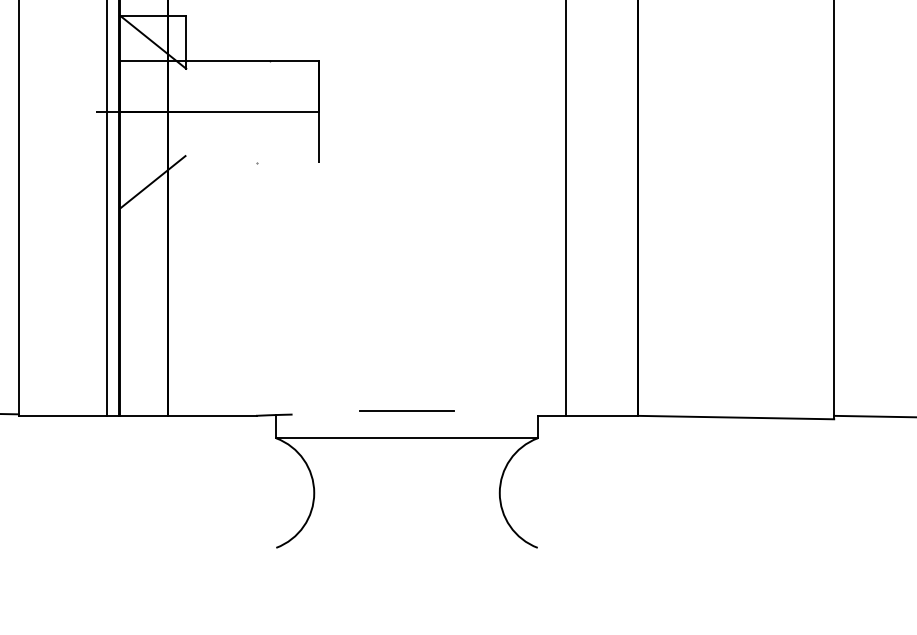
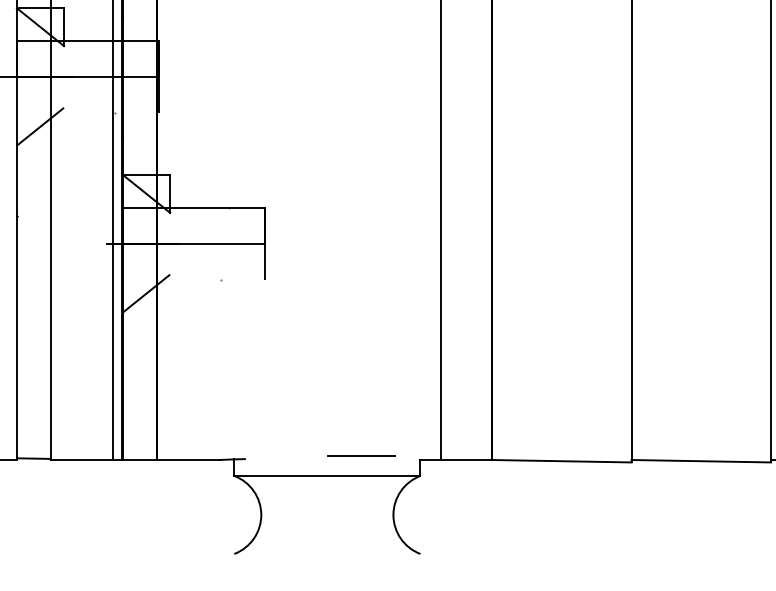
line: (407, 409) -> (361, 455), moved

